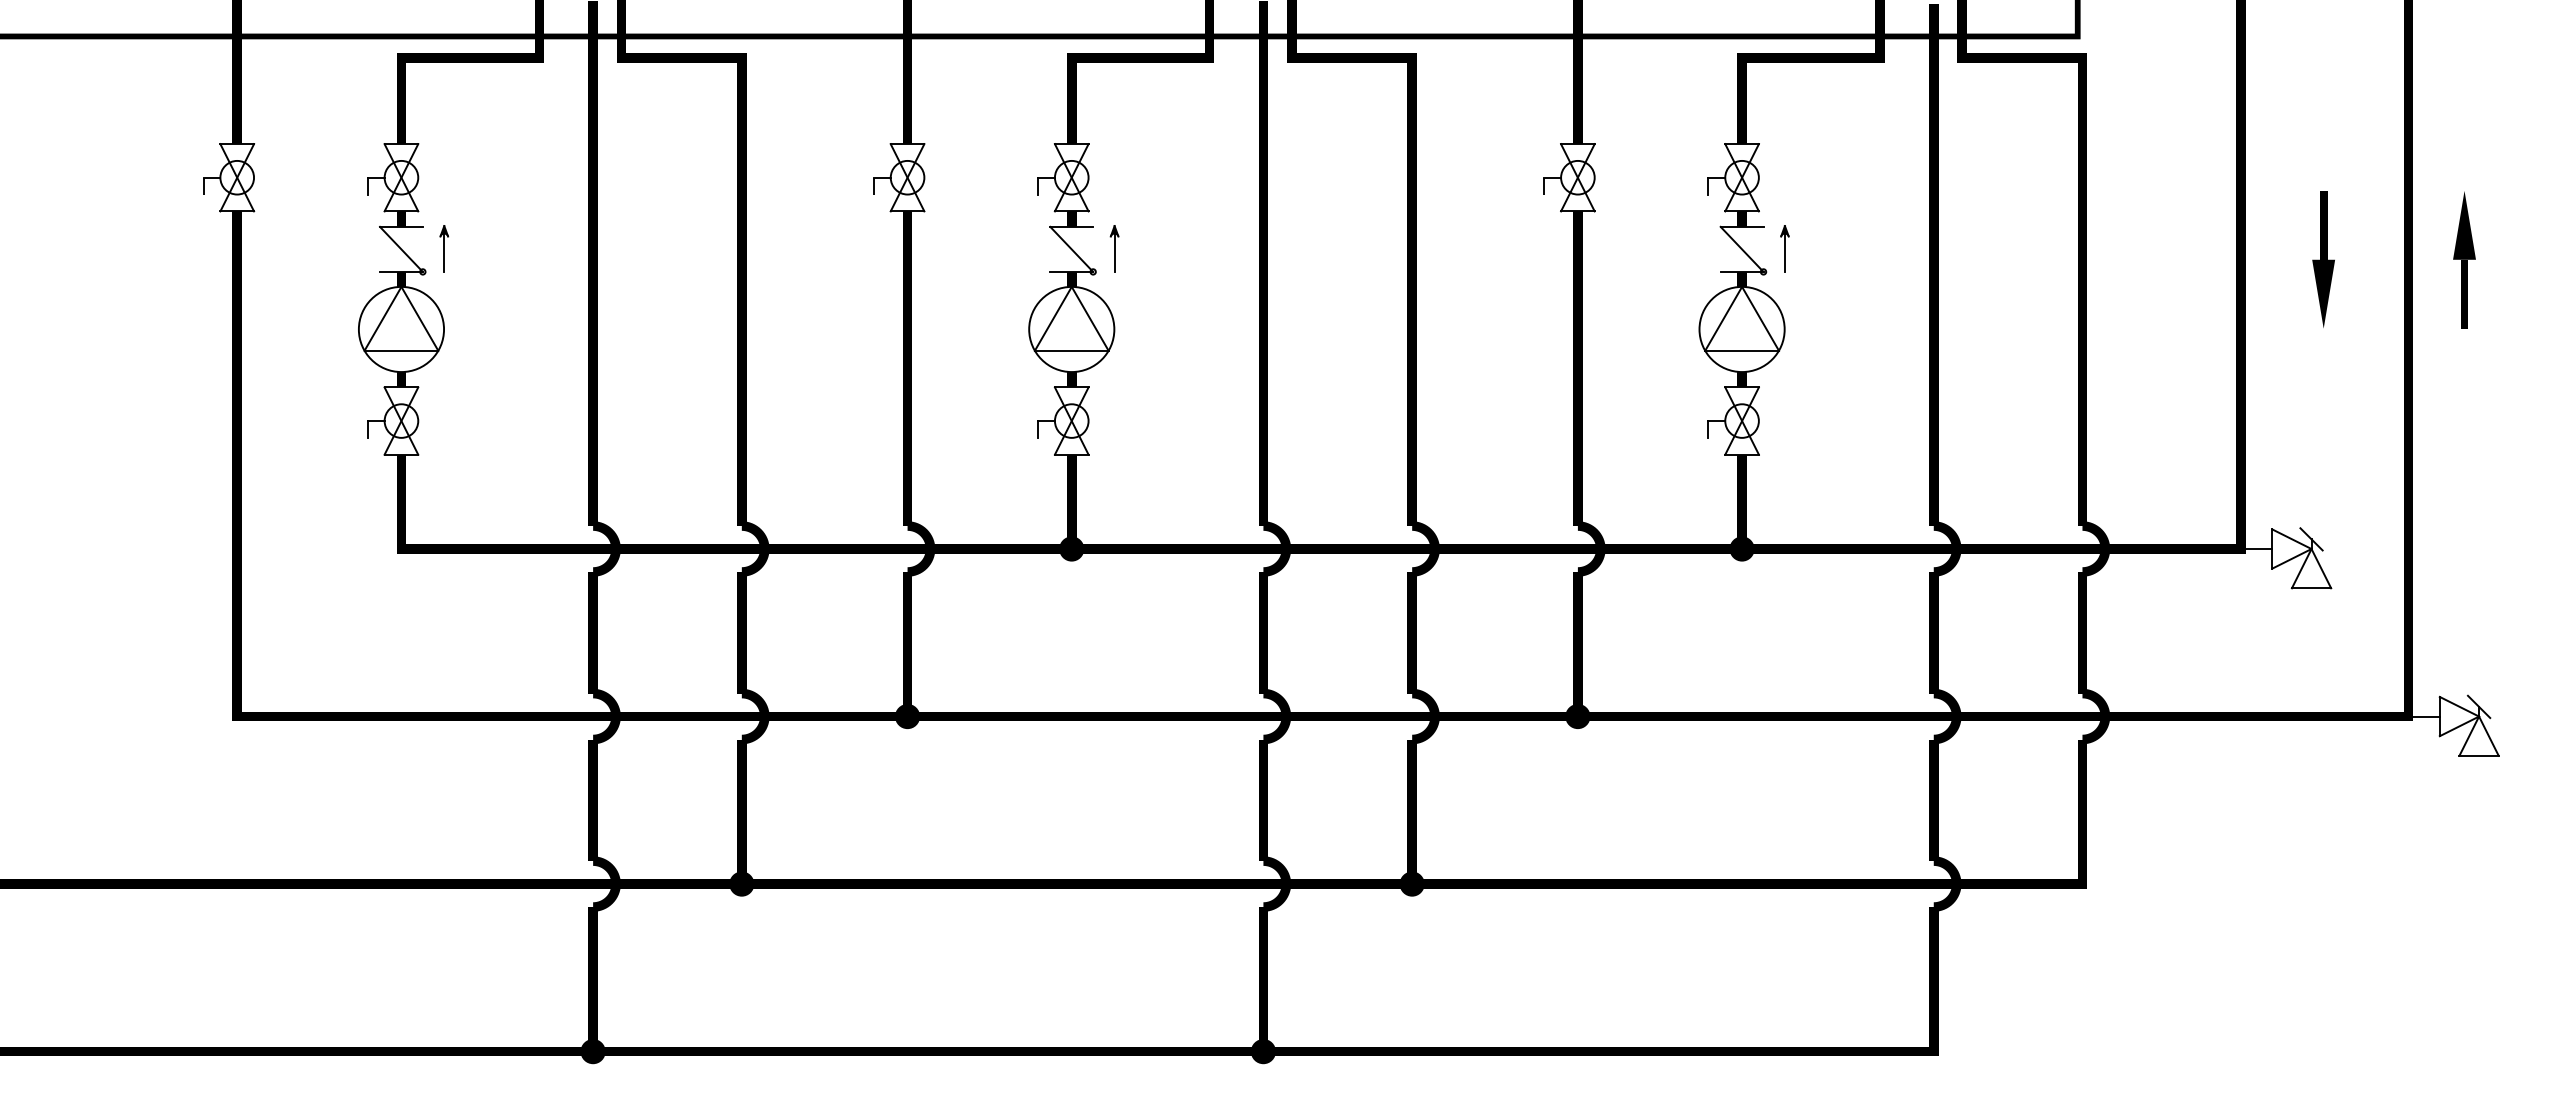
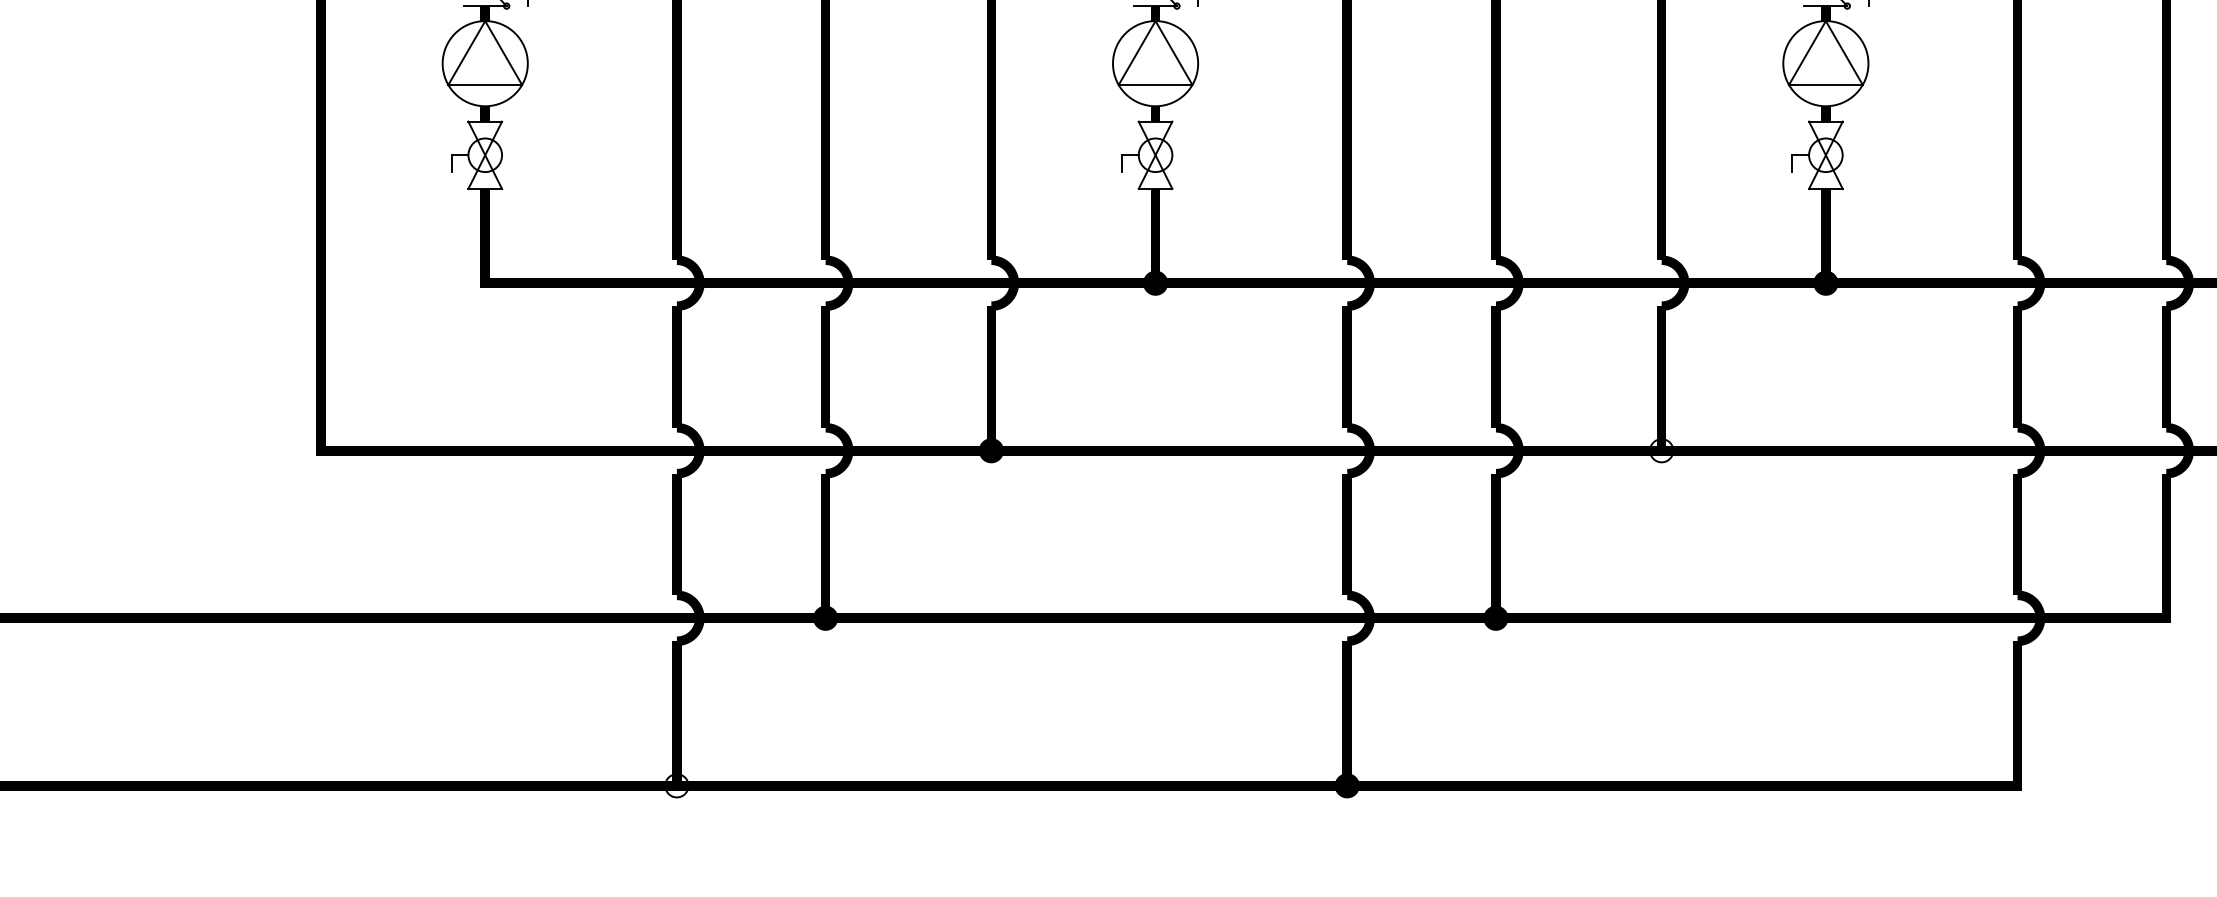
fill: (1577, 716) -> (1661, 450), removed
fill: (592, 1051) -> (676, 785), removed

